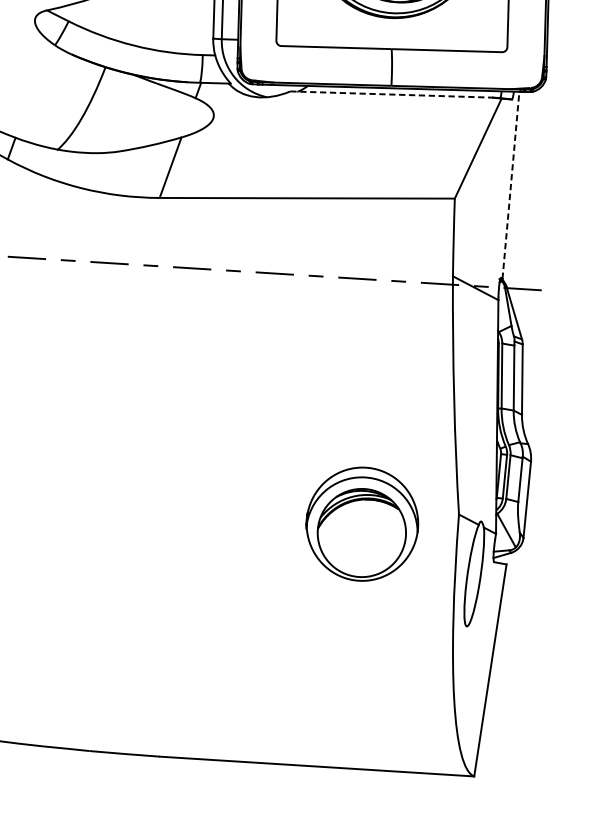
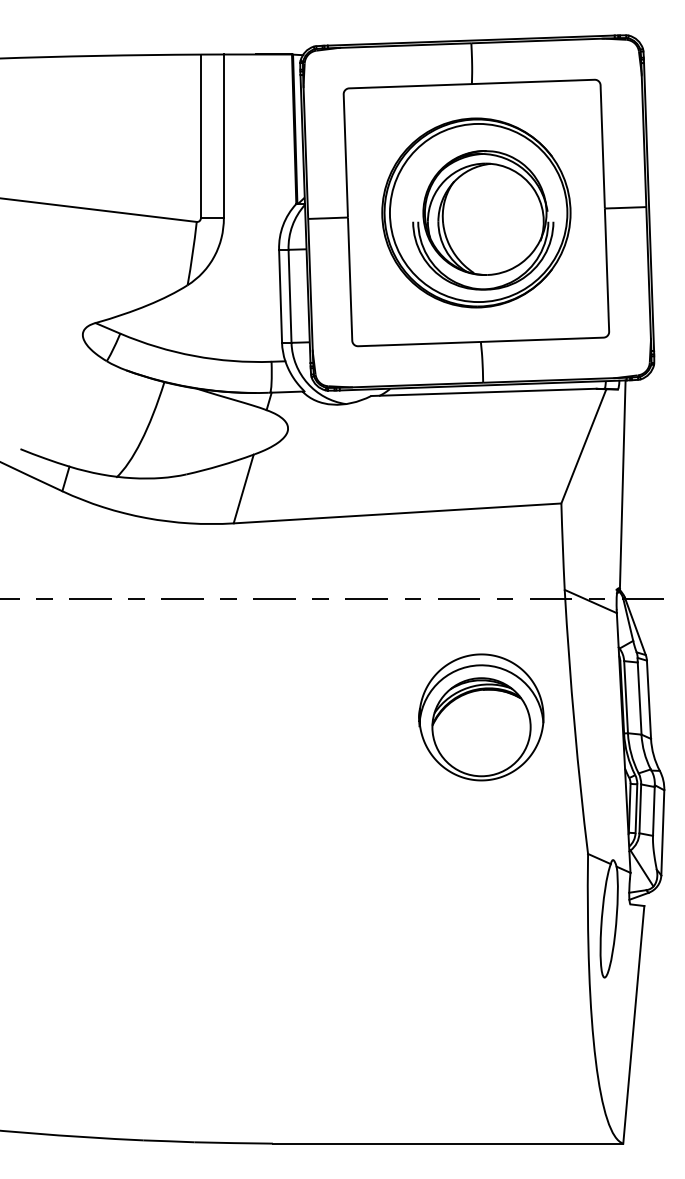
line: (391, 94) -> (483, 392), dashed -> solid
line: (510, 185) -> (622, 484), dashed -> solid
part: (362, 524) -> (481, 717), moved

